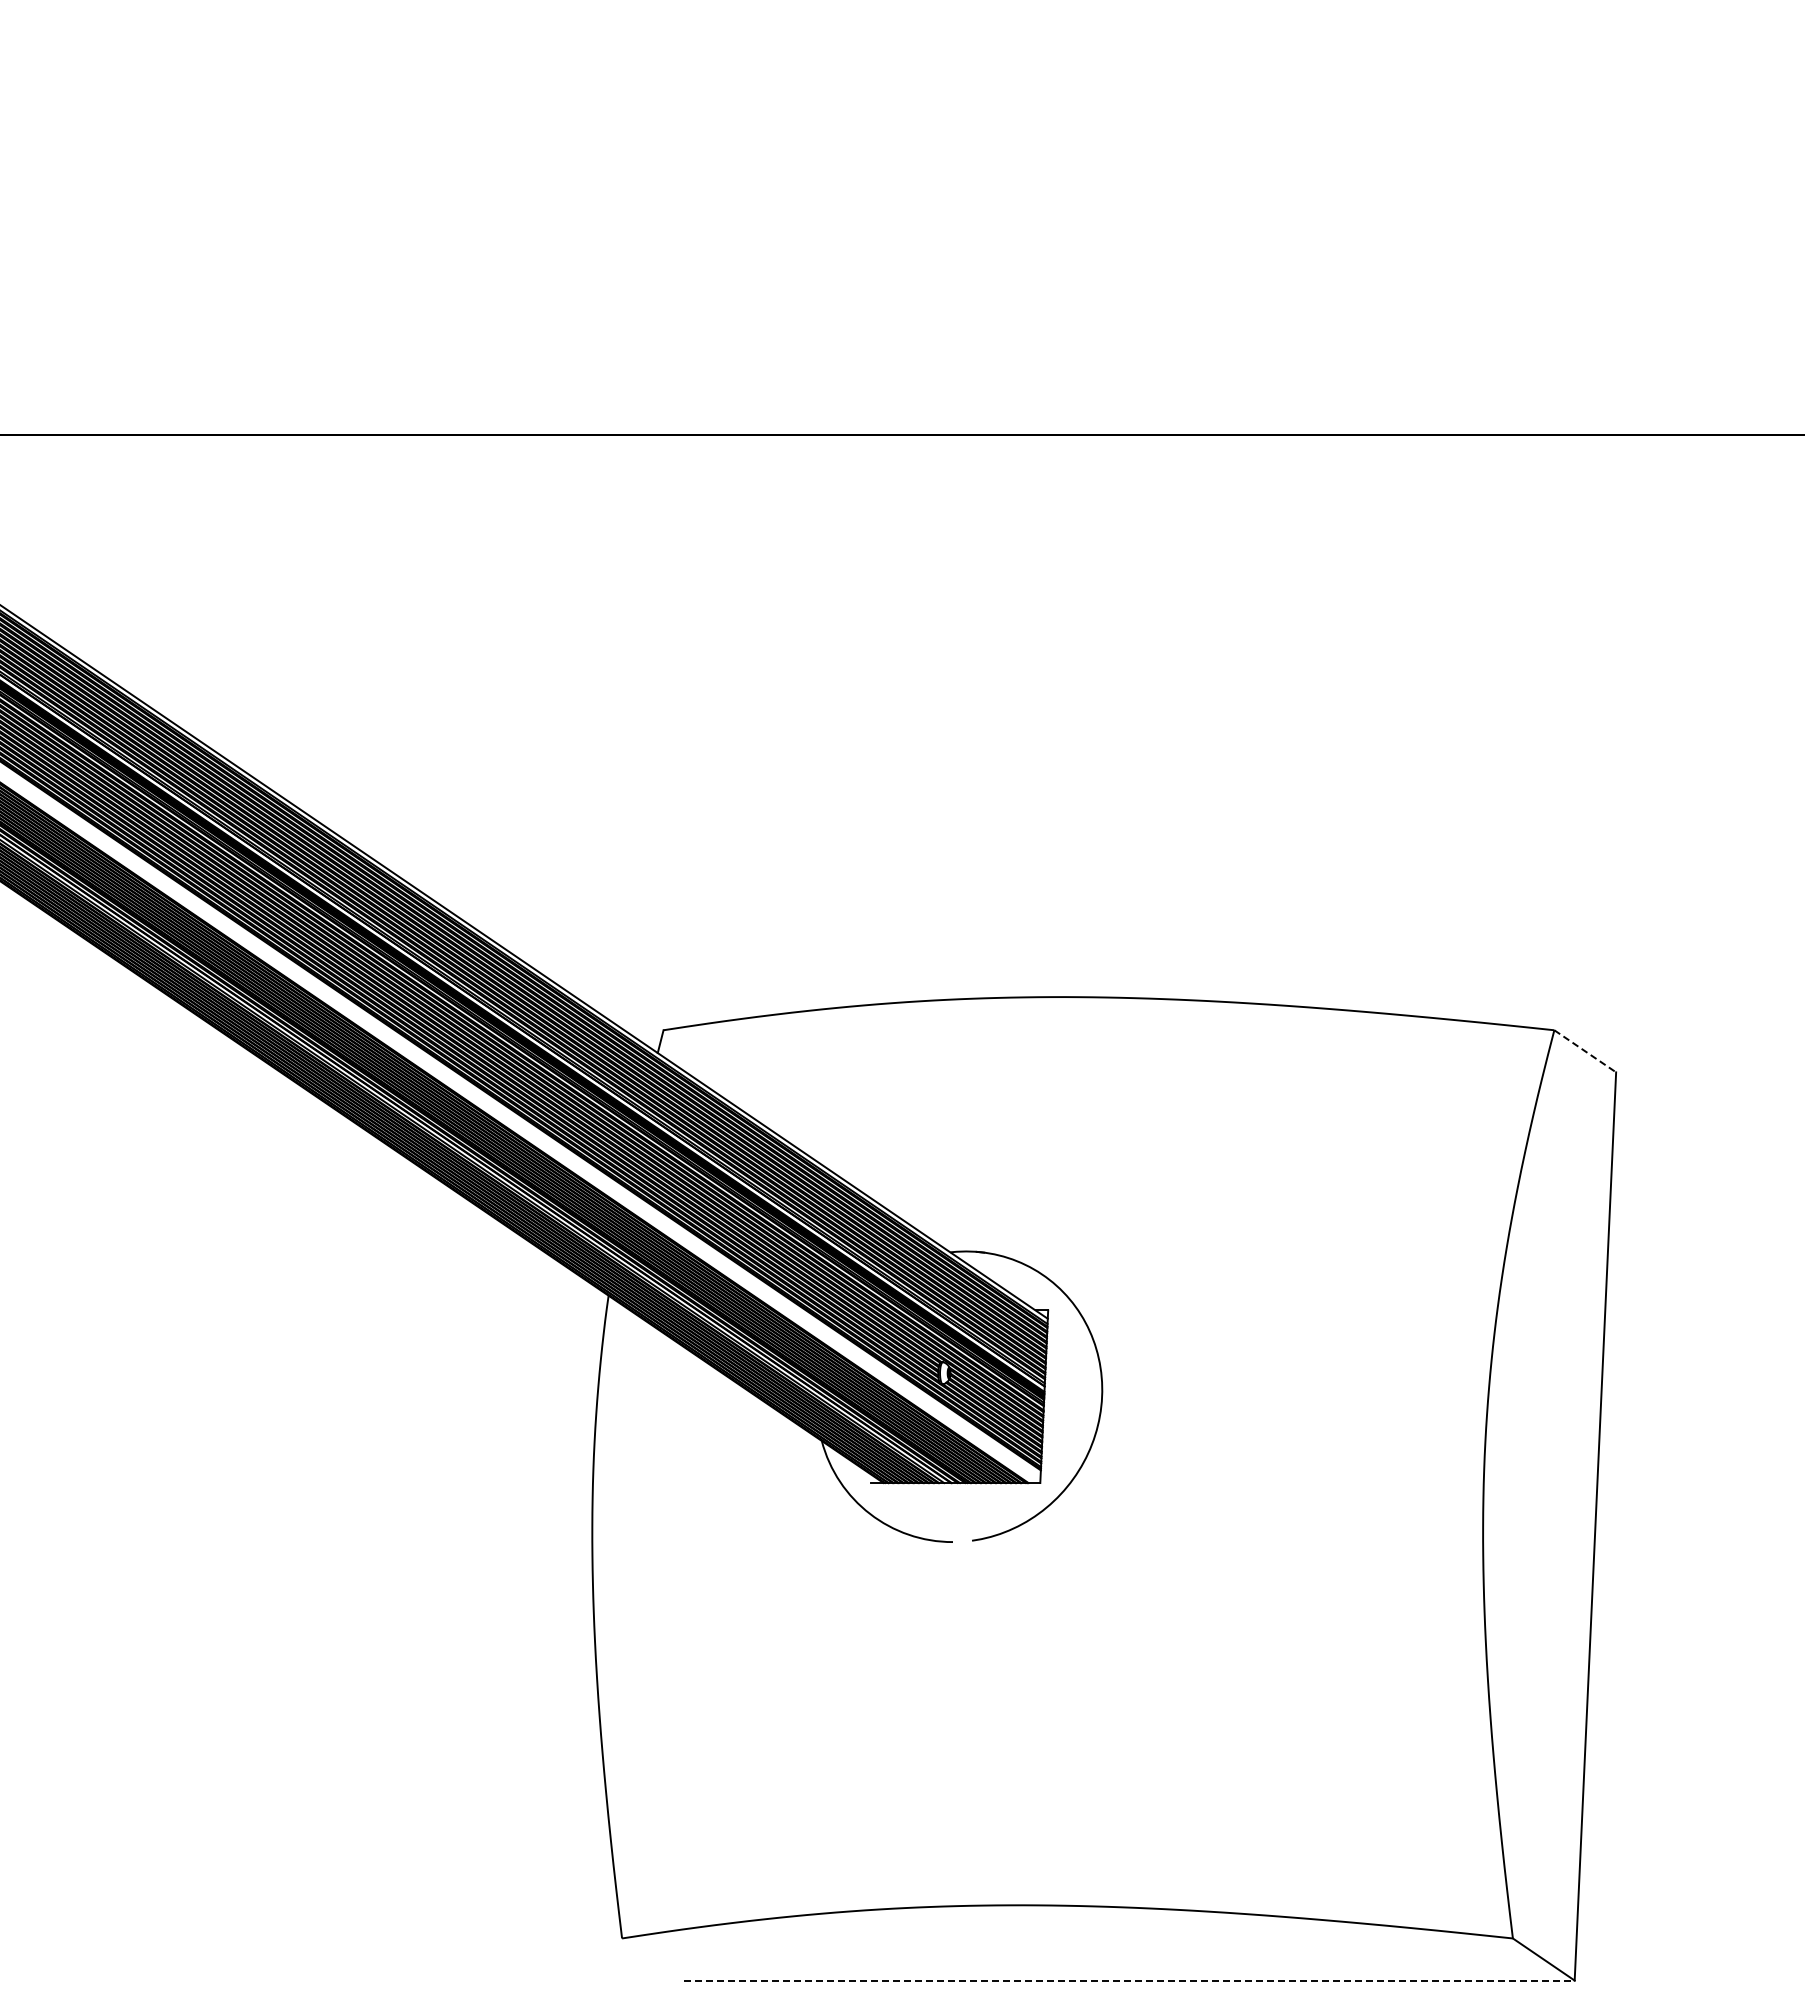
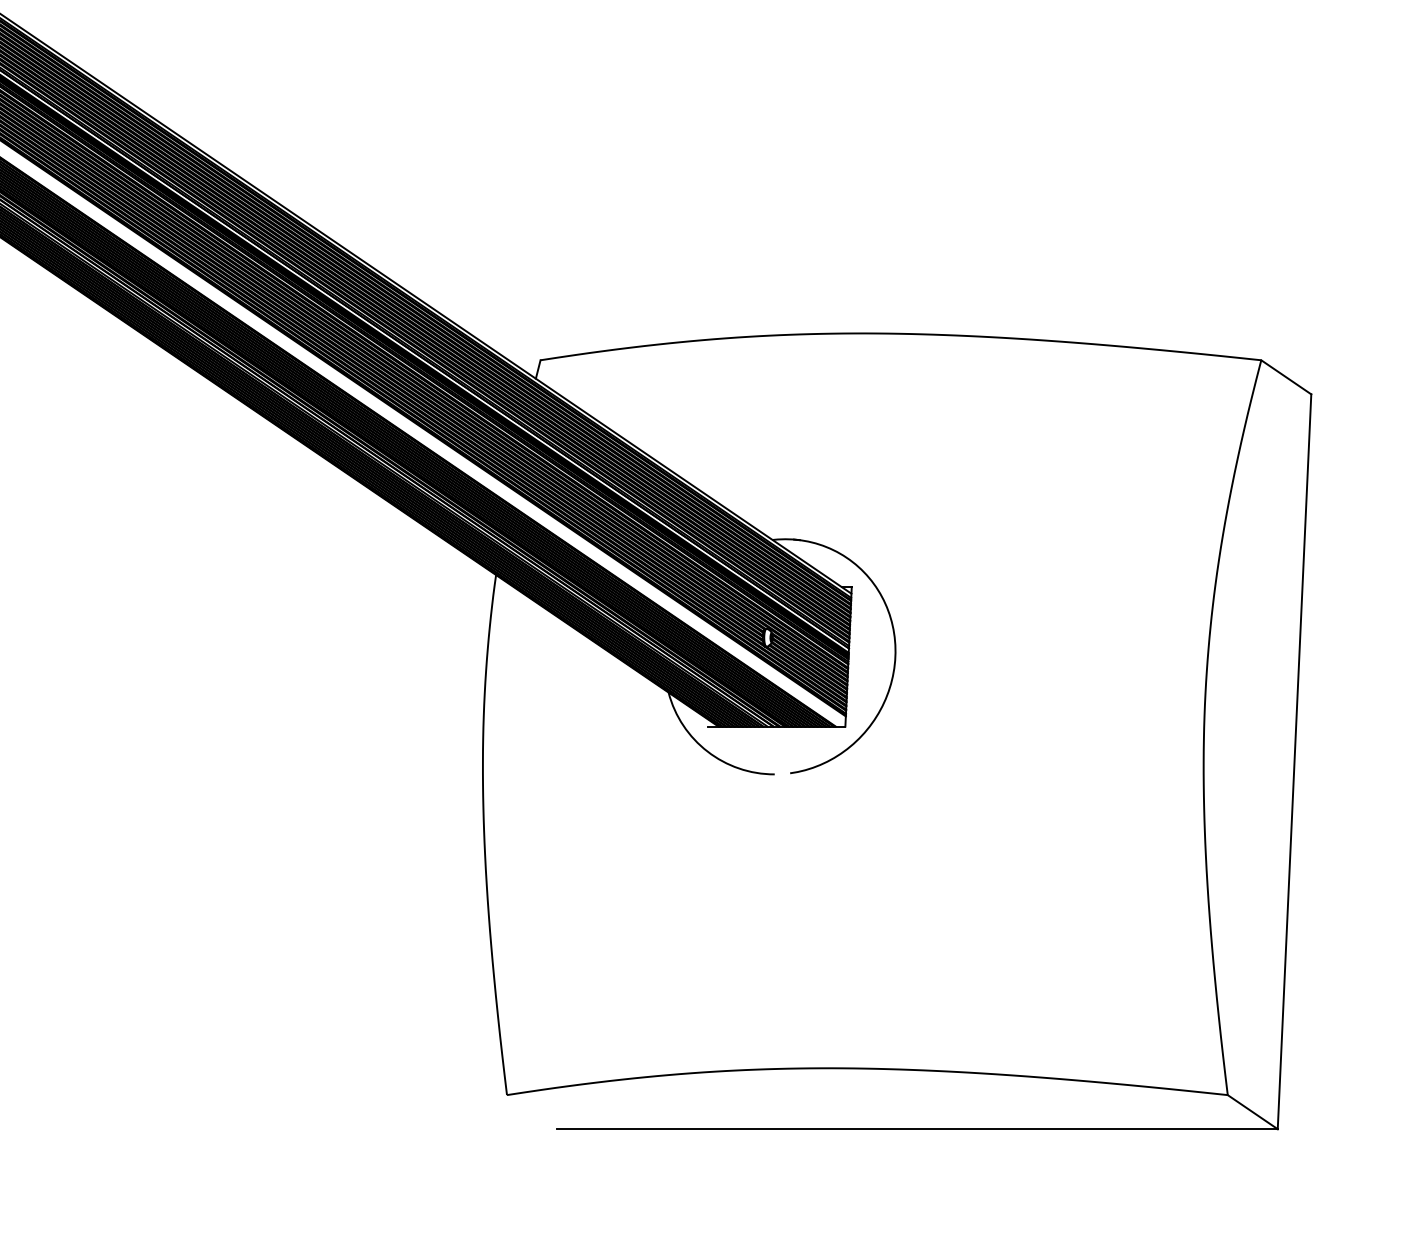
line: (1585, 1051) -> (1286, 377), dashed -> solid
line: (1129, 1980) -> (917, 1129), dashed -> solid

